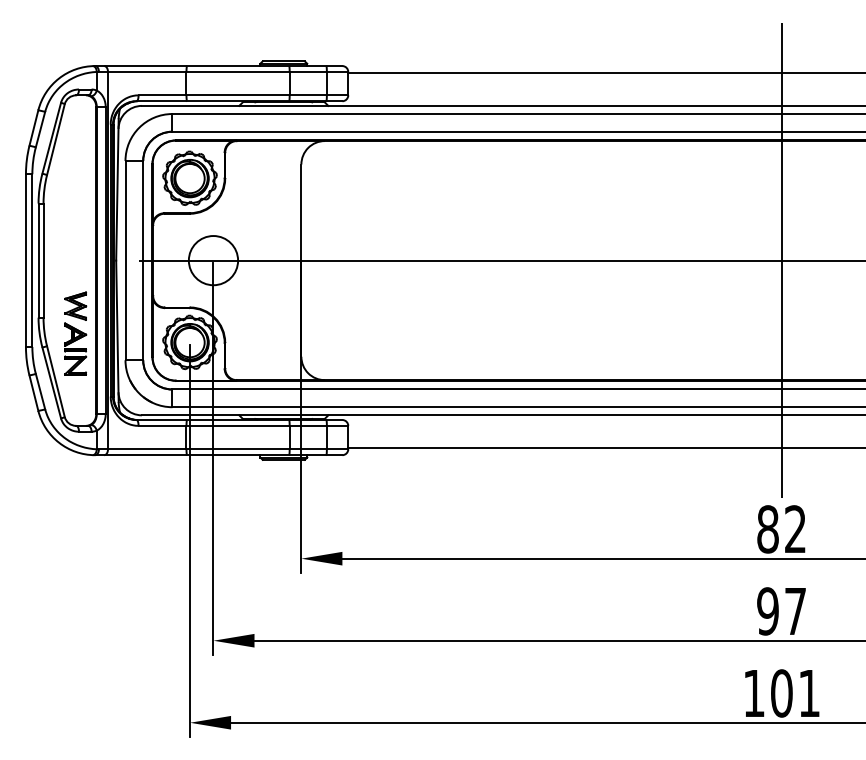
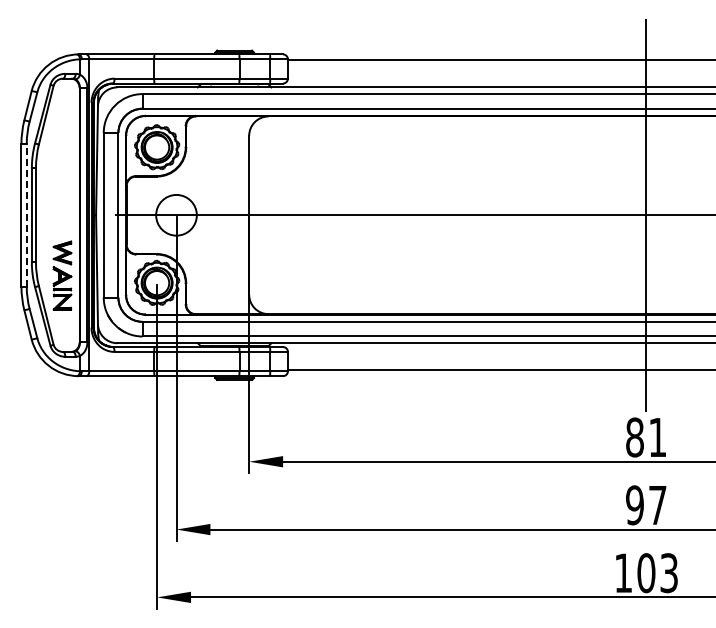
line: (32, 259) -> (26, 214), solid -> dashed
text: (795, 528) -> (657, 436), 82 -> 81
text: (808, 693) -> (668, 573), 101 -> 103

